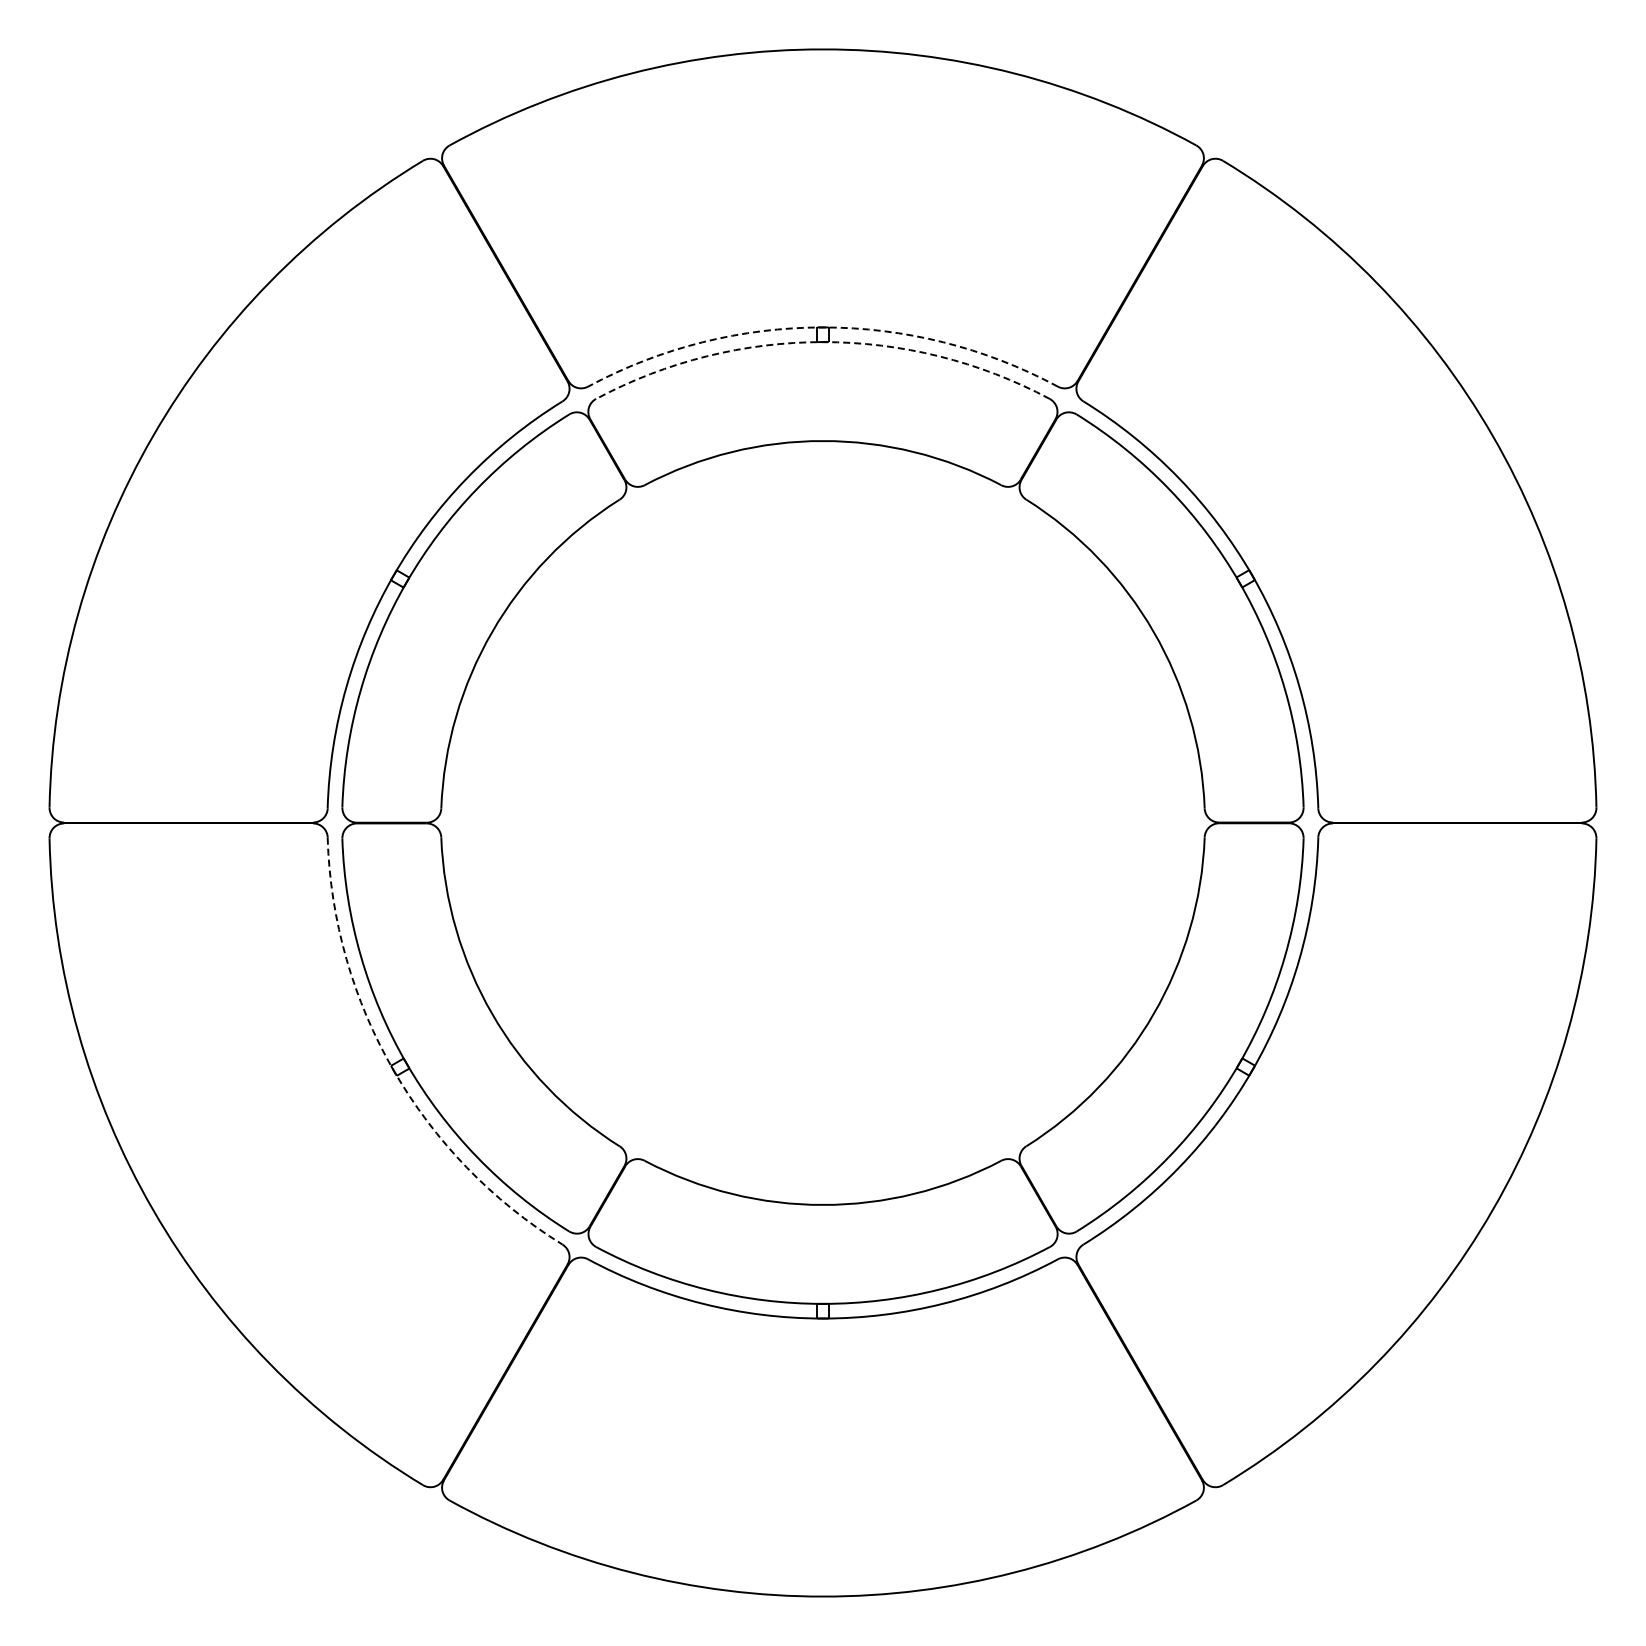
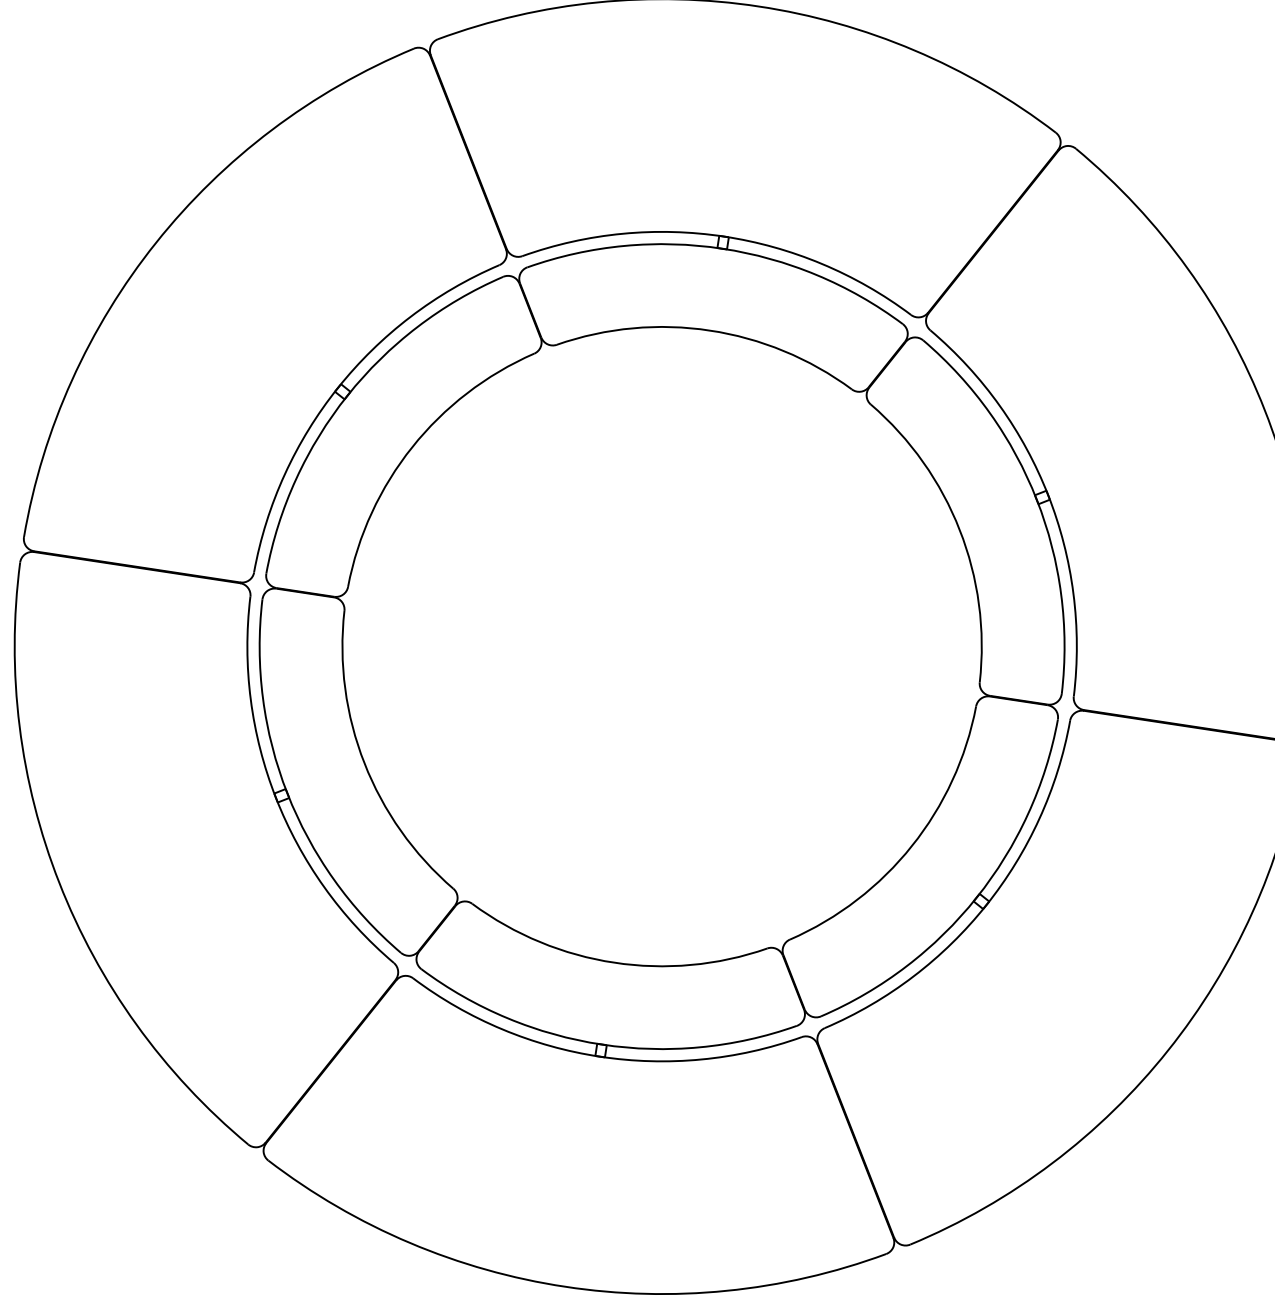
arc: (823, 327) -> (724, 236), dashed -> solid
arc: (822, 342) -> (721, 248), dashed -> solid
arc: (393, 1070) -> (275, 797), dashed -> solid

